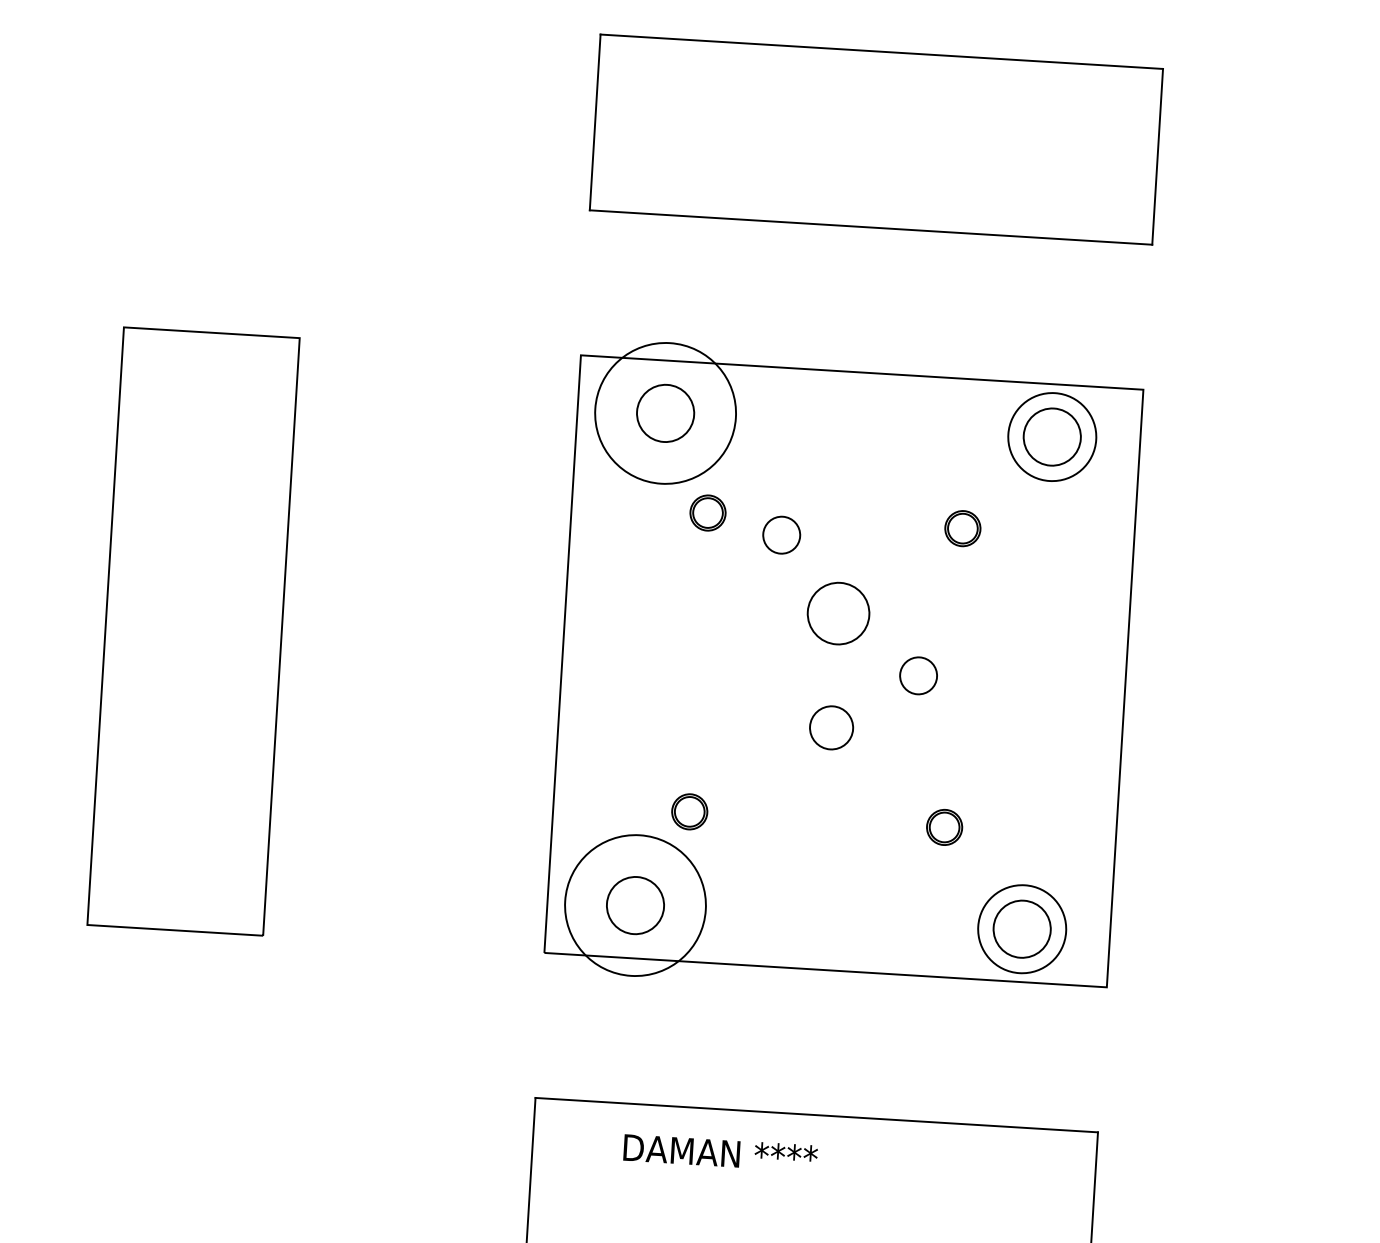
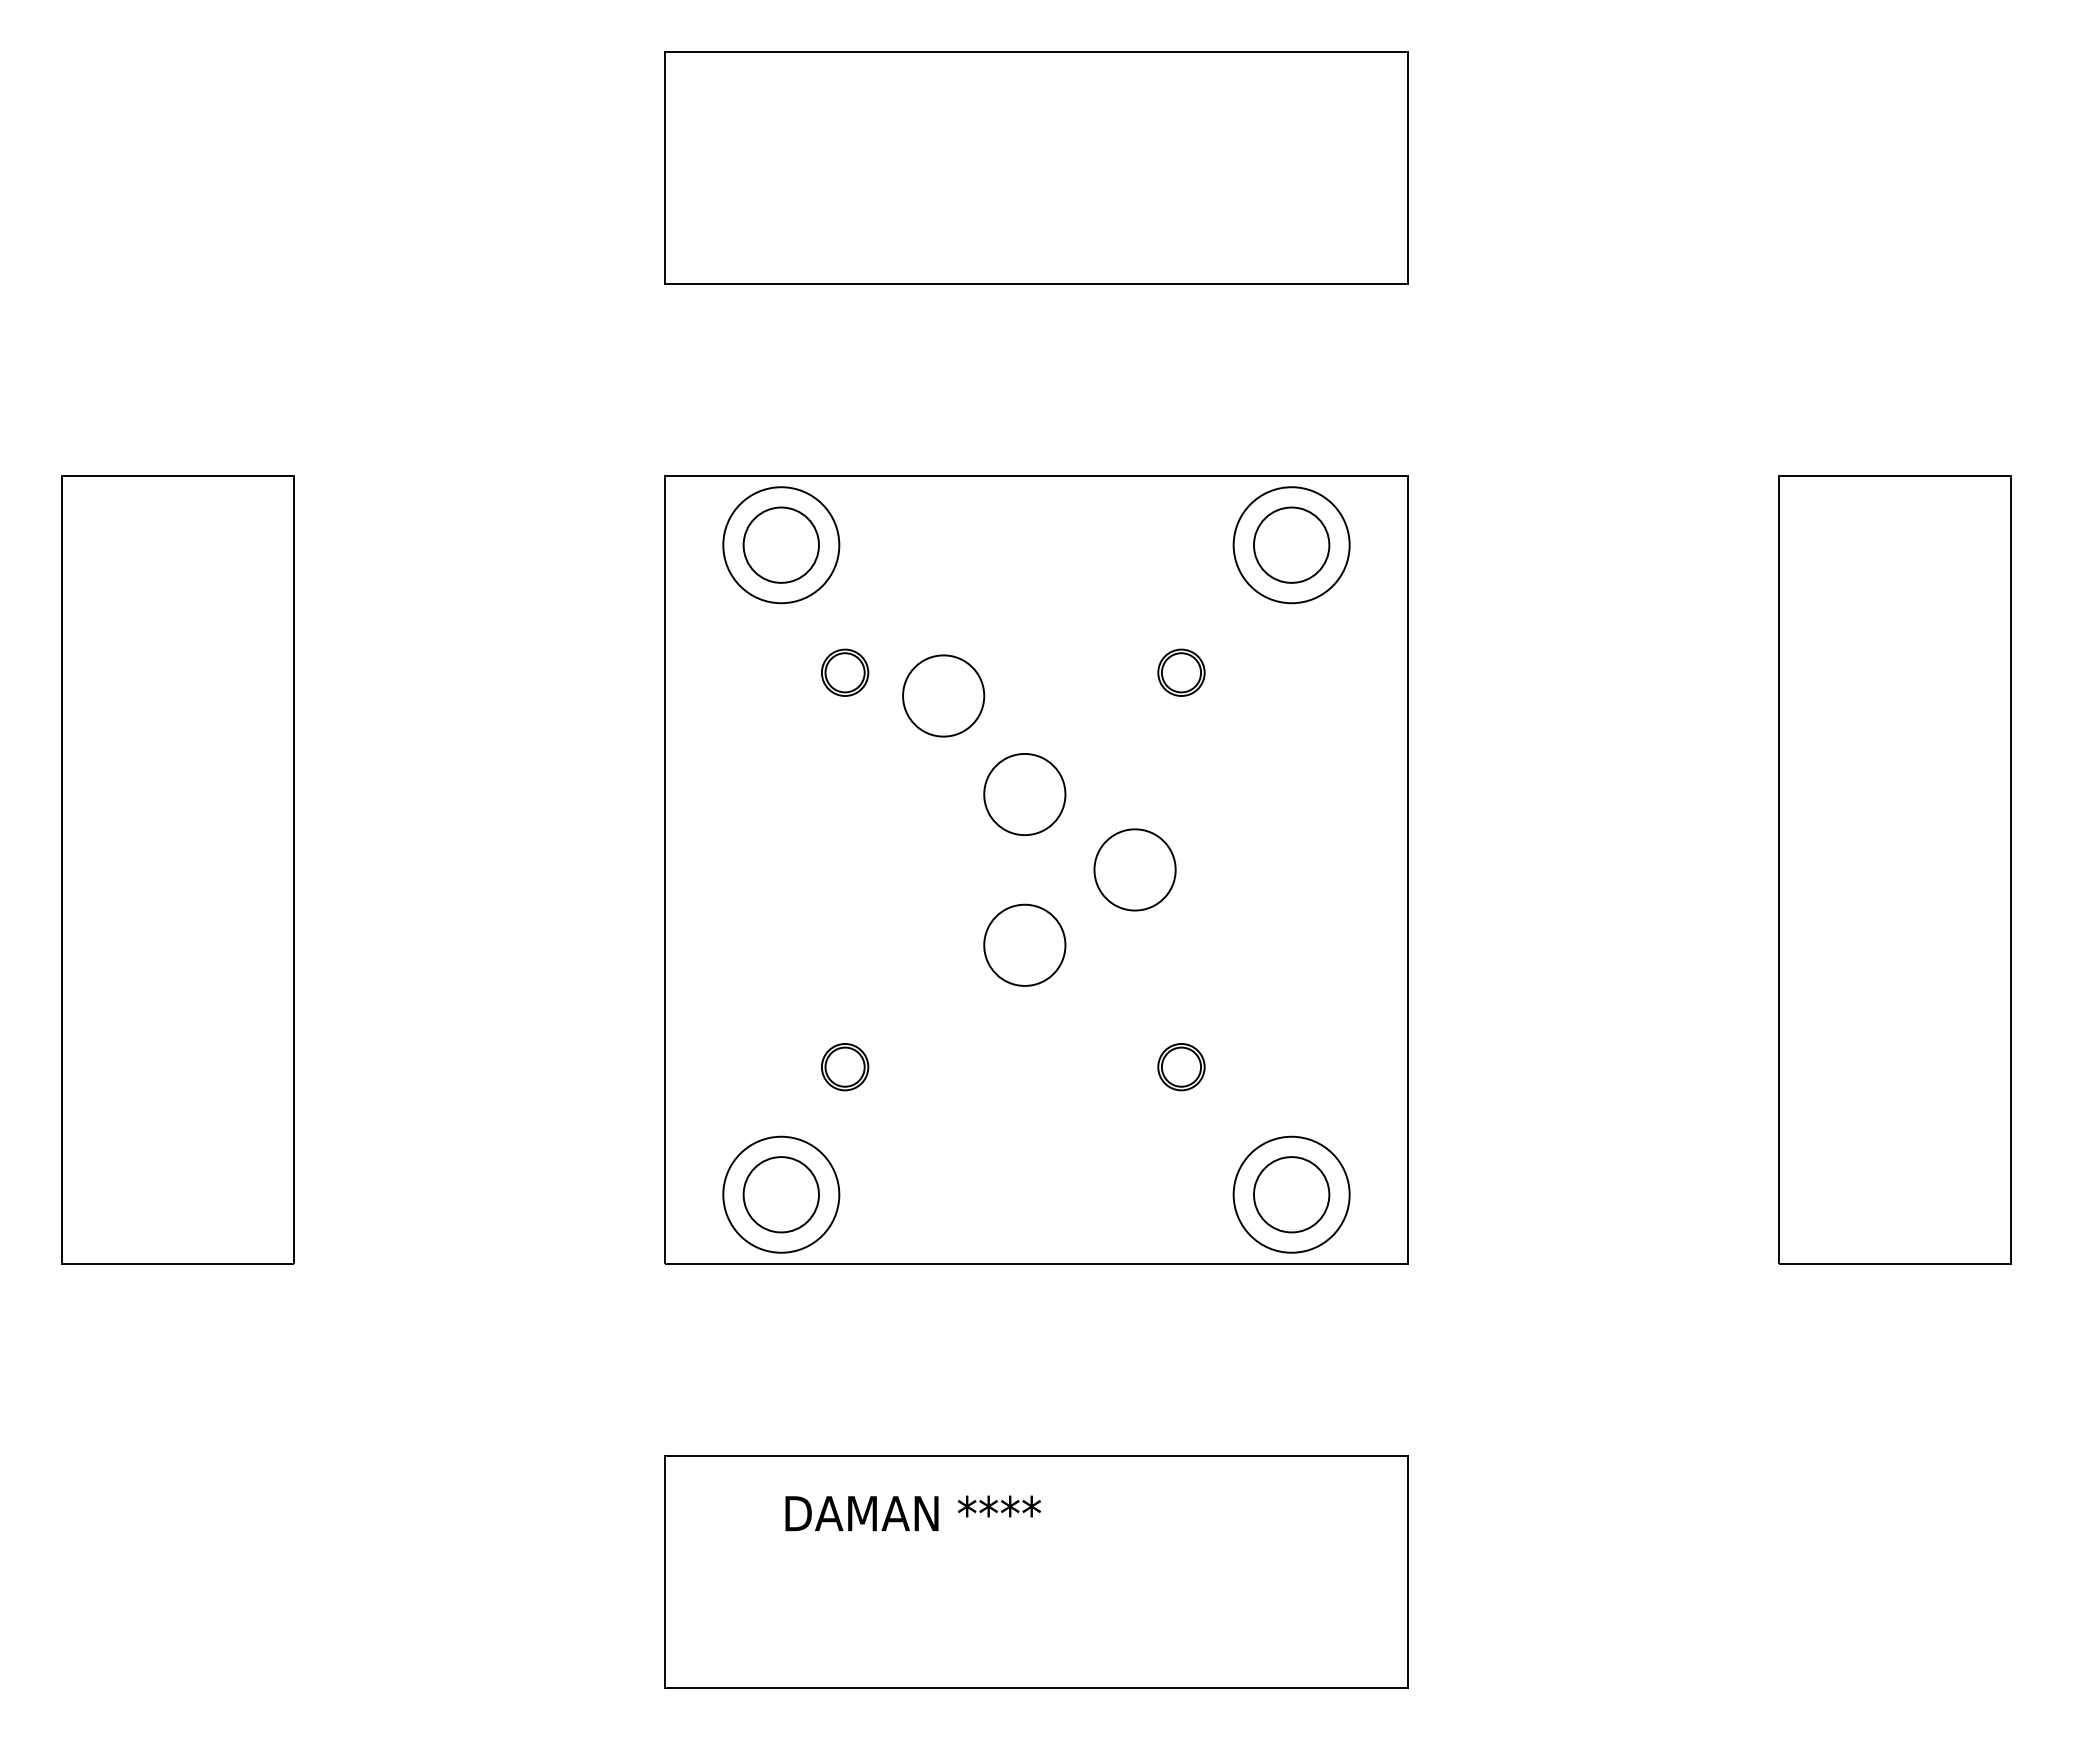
circle: (665, 413) -> (781, 545), size x0.62
circle: (781, 534) -> (943, 695), size x1.67
circle: (918, 675) -> (1134, 869), size x1.67
circle: (831, 727) -> (1024, 944), size x1.43
circle: (635, 905) -> (781, 1194), size x0.62

